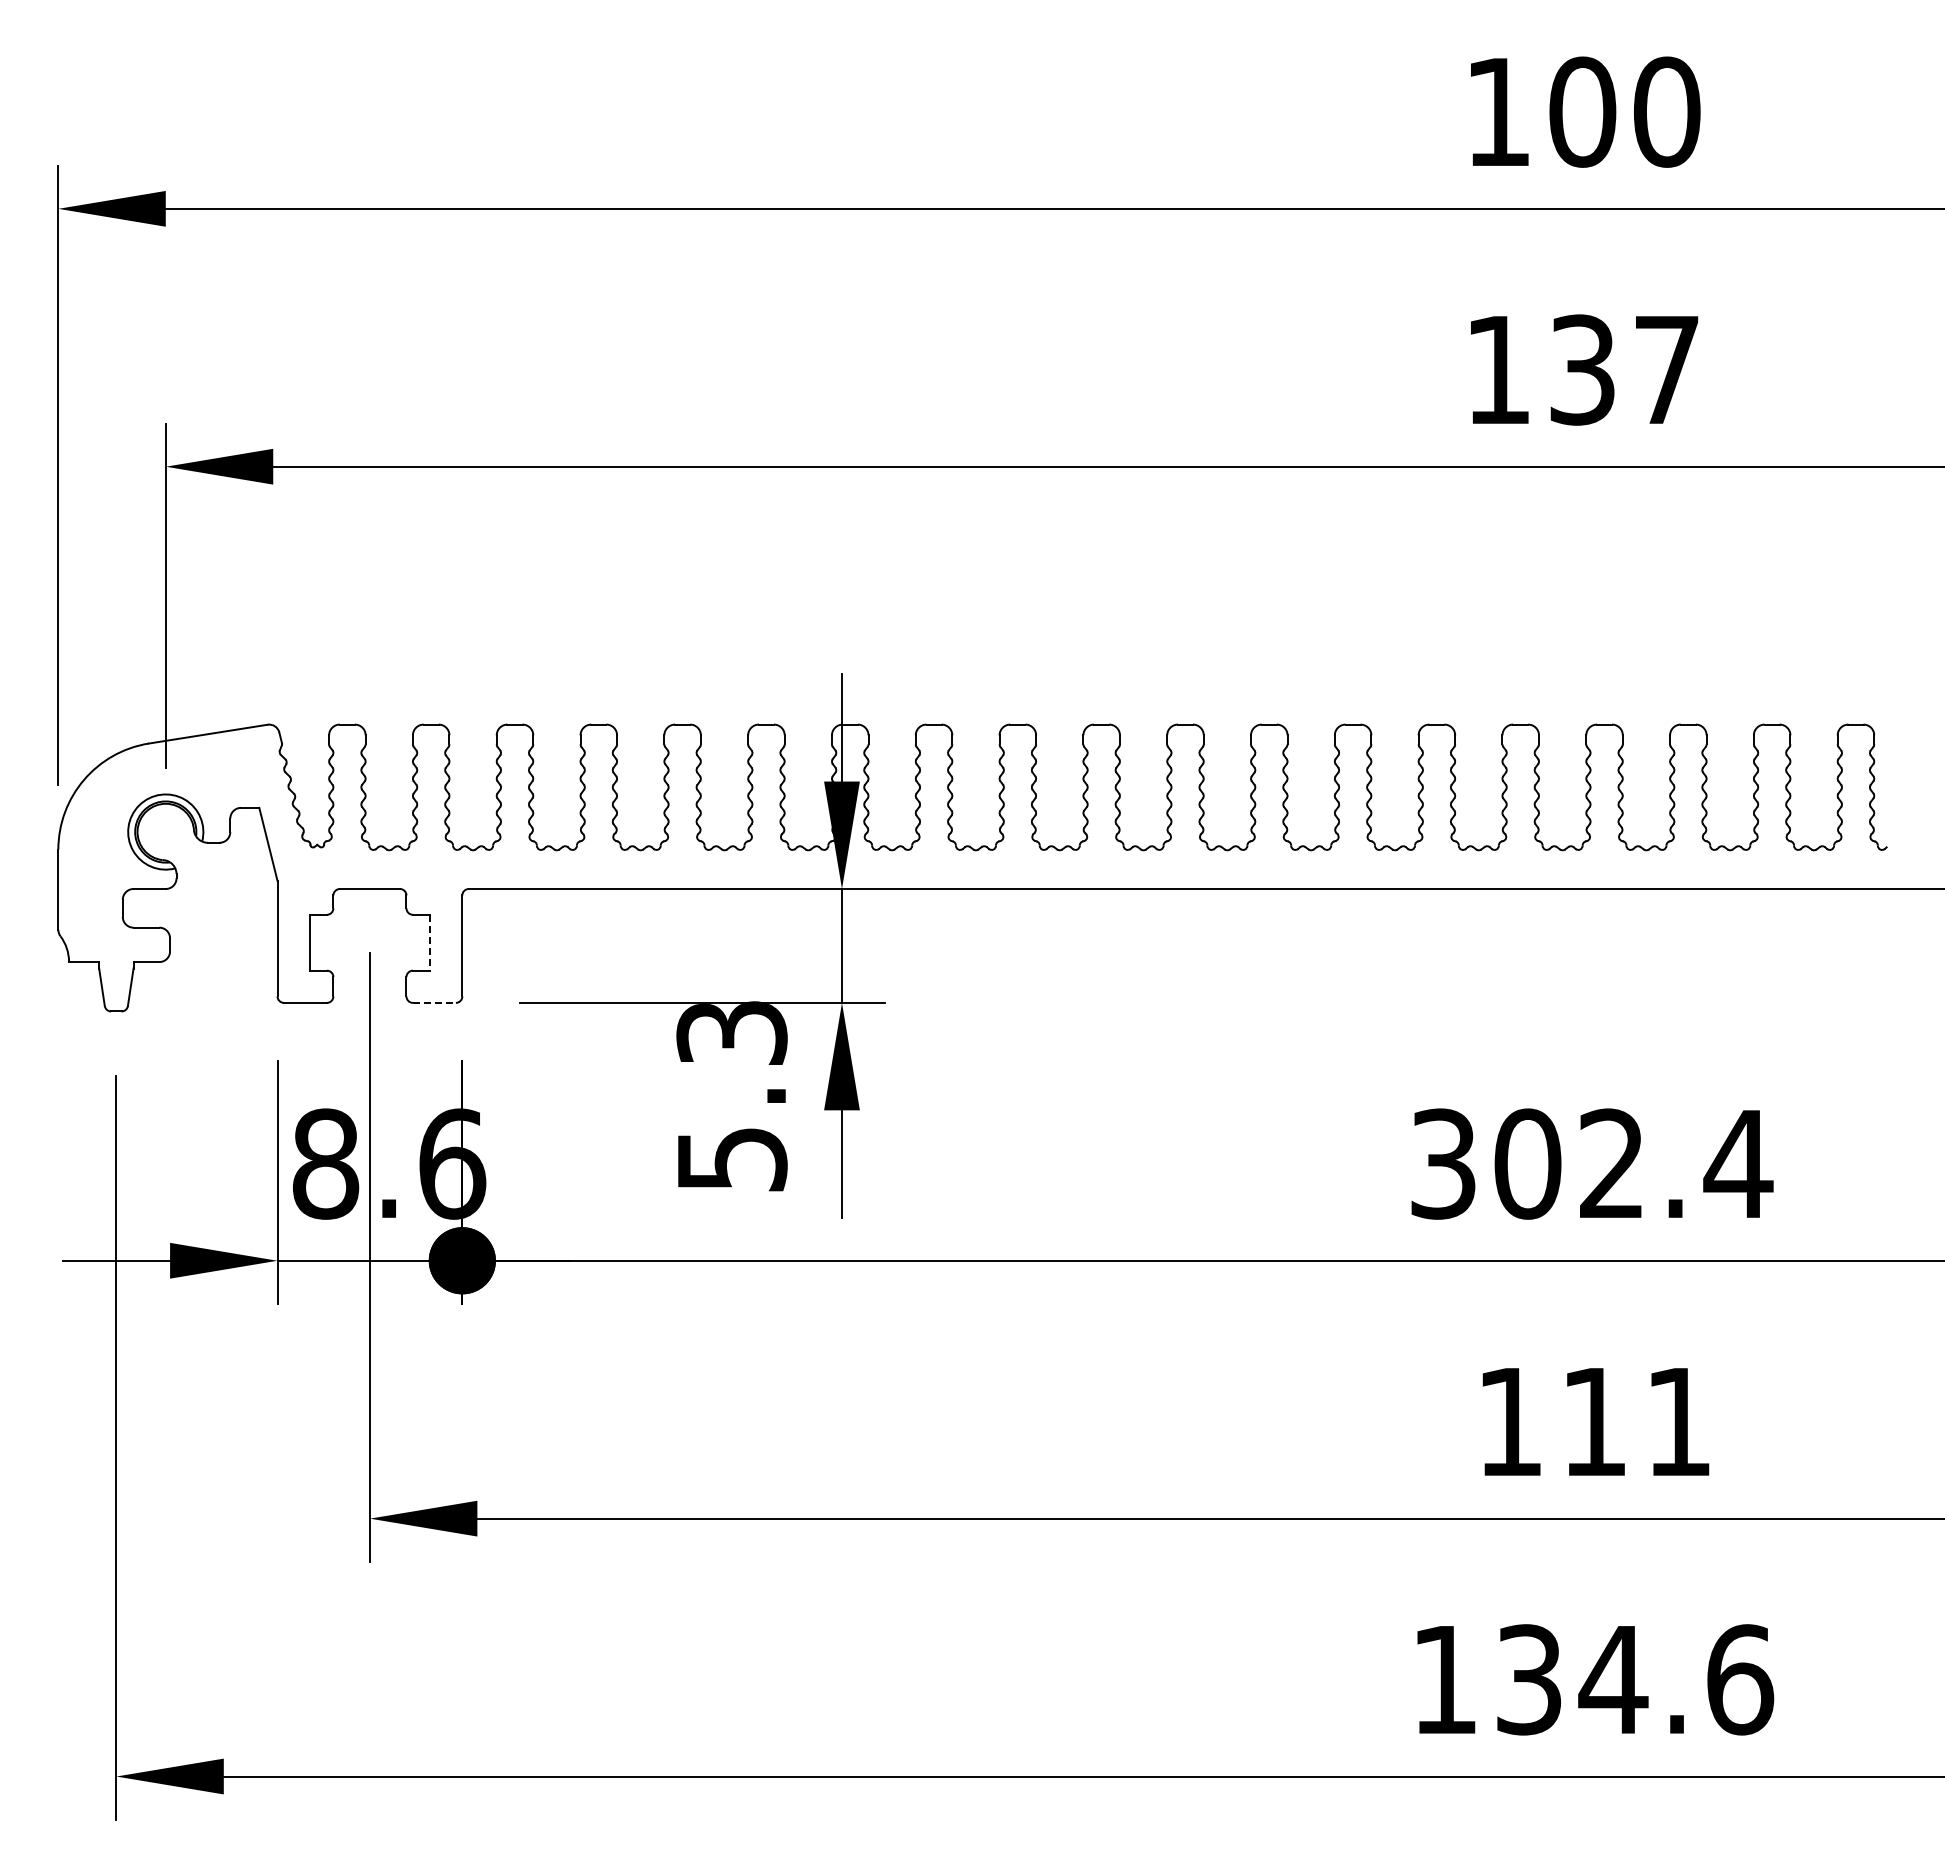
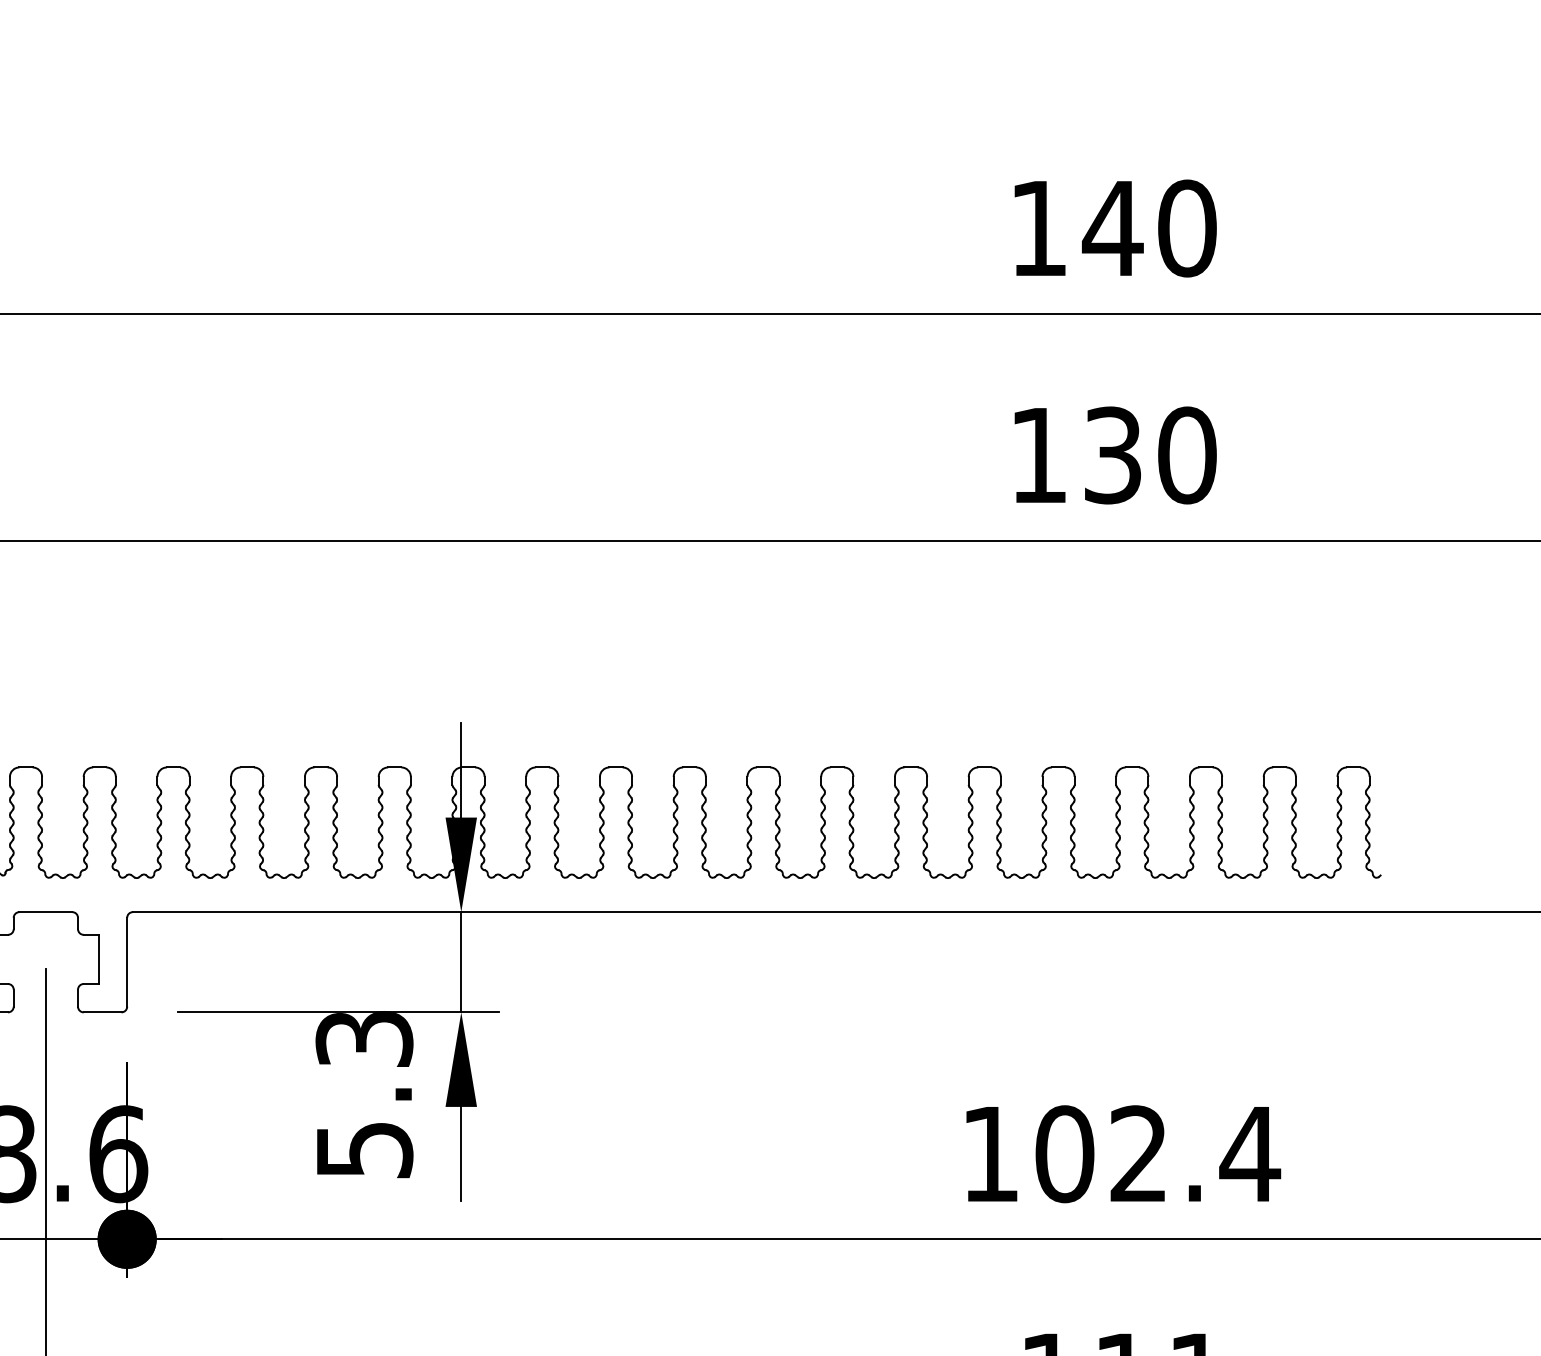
text: (1582, 111) -> (1112, 227), 100 -> 140
text: (1666, 369) -> (1186, 454), 137 -> 130
line: (430, 942) -> (99, 959), dashed -> solid
line: (434, 1002) -> (102, 1012), dashed -> solid
text: (1443, 1163) -> (990, 1153), 302.4 -> 102.4

